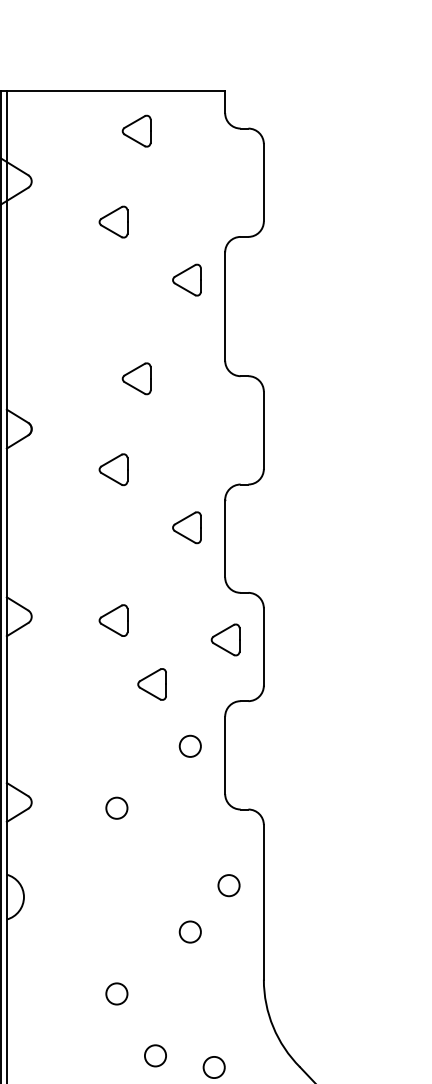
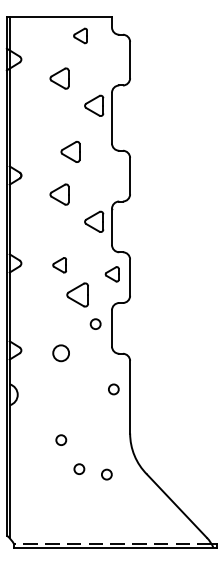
part: (136, 130) -> (80, 35), moved
part: (113, 221) -> (59, 78), size x1.4
part: (185, 279) -> (93, 105), size x1.4
part: (136, 377) -> (70, 151), size x1.4
part: (113, 469) -> (59, 194), size x1.4
part: (185, 527) -> (93, 221), size x1.4
part: (151, 685) -> (77, 295), size x1.6
circle: (117, 806) -> (61, 352), size x1.6
circle: (189, 930) -> (95, 410), removed

